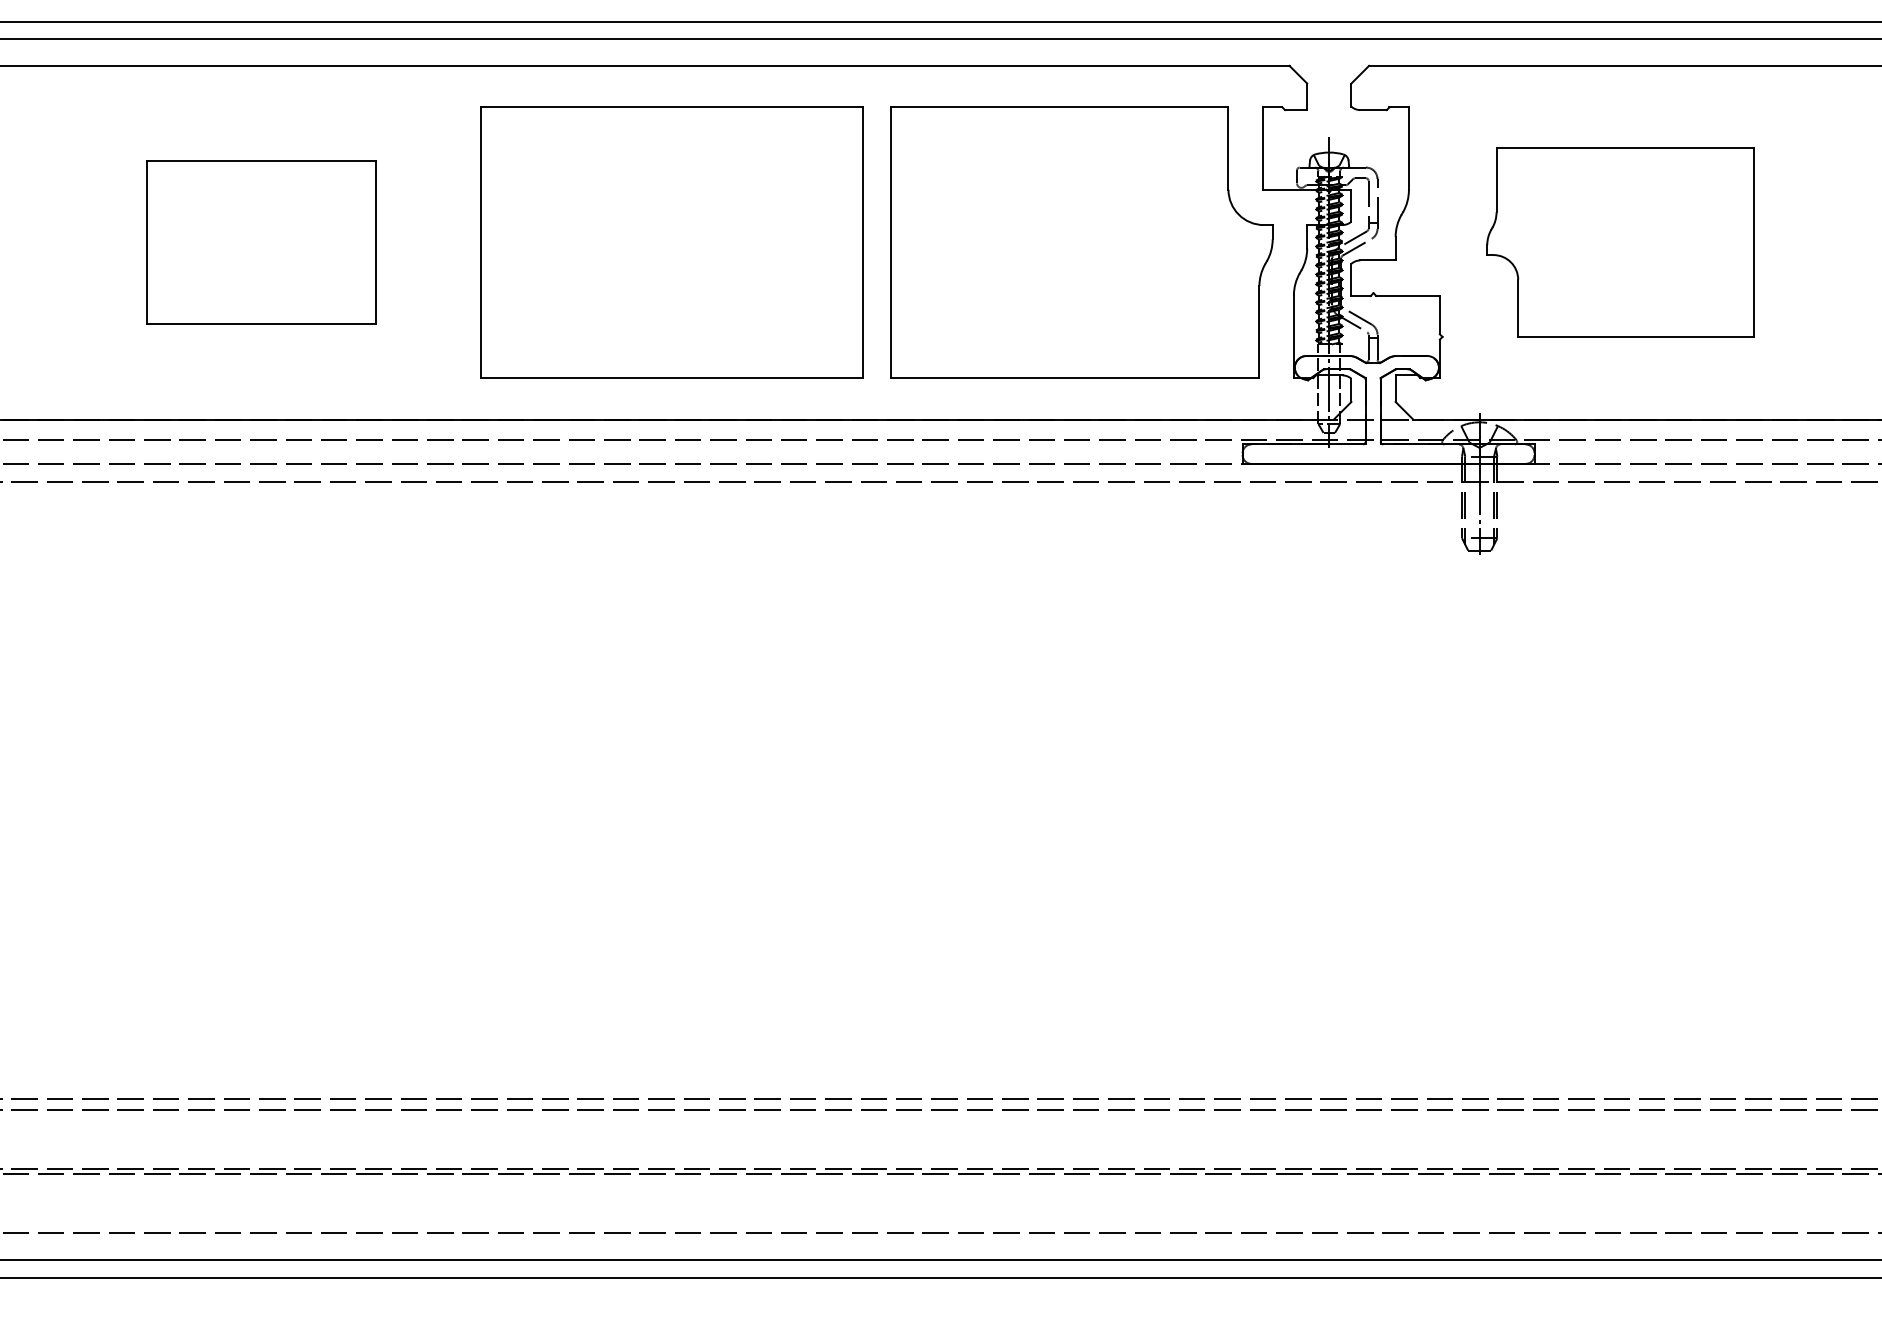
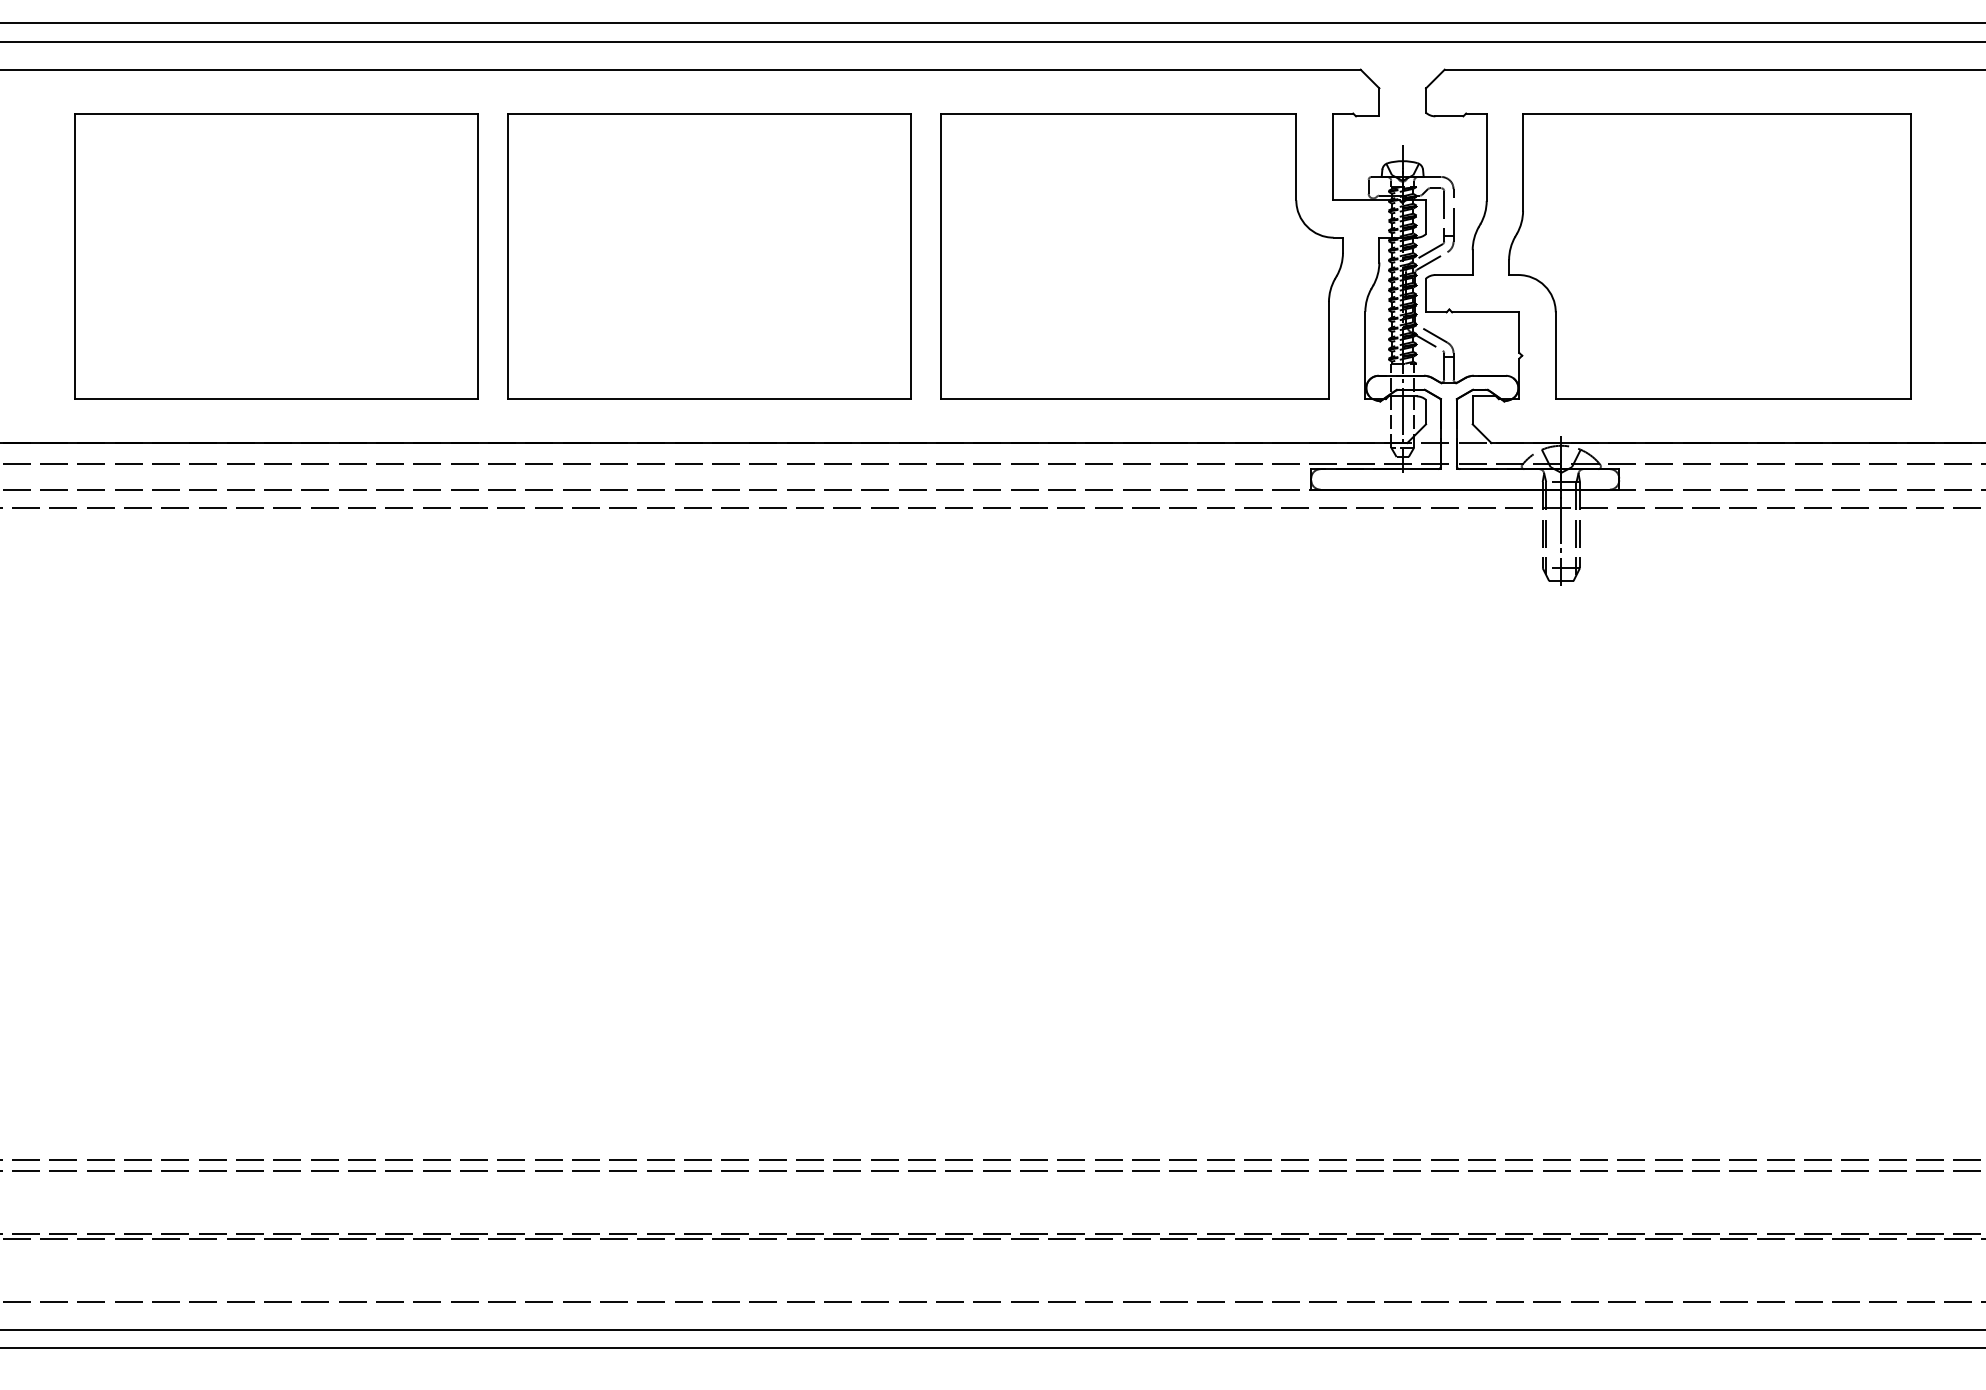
part: (261, 242) -> (276, 256), size x1.67
part: (1620, 242) -> (1709, 256), size x1.43

